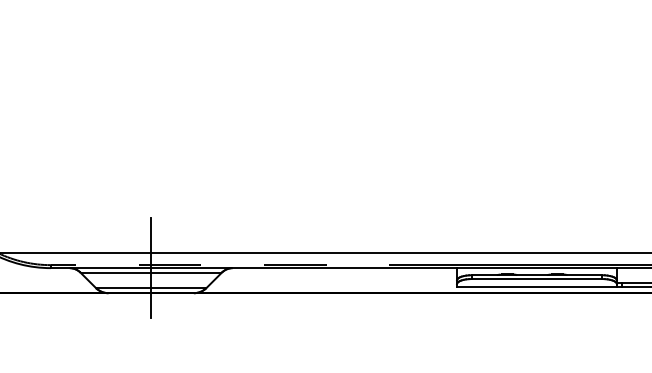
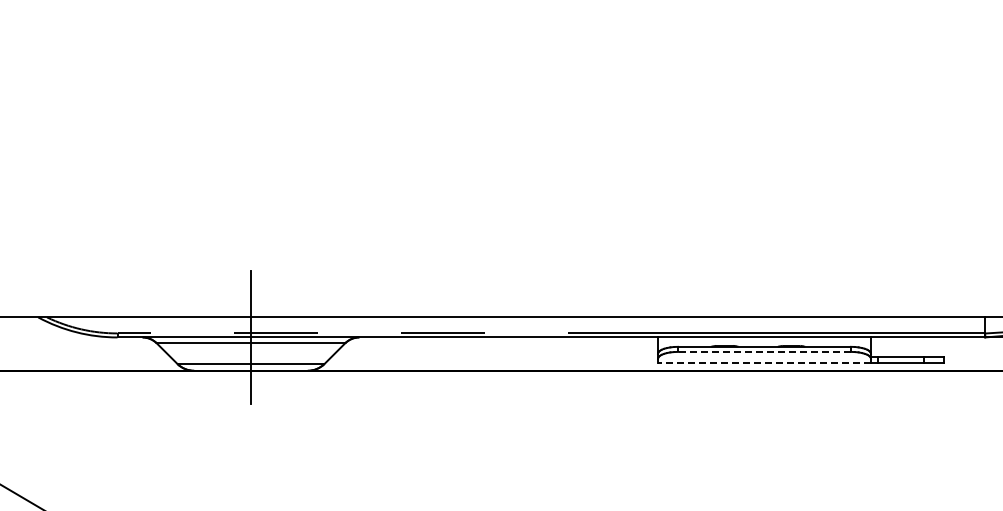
line: (536, 278) -> (764, 351), solid -> dashed
line: (536, 286) -> (764, 362), solid -> dashed

